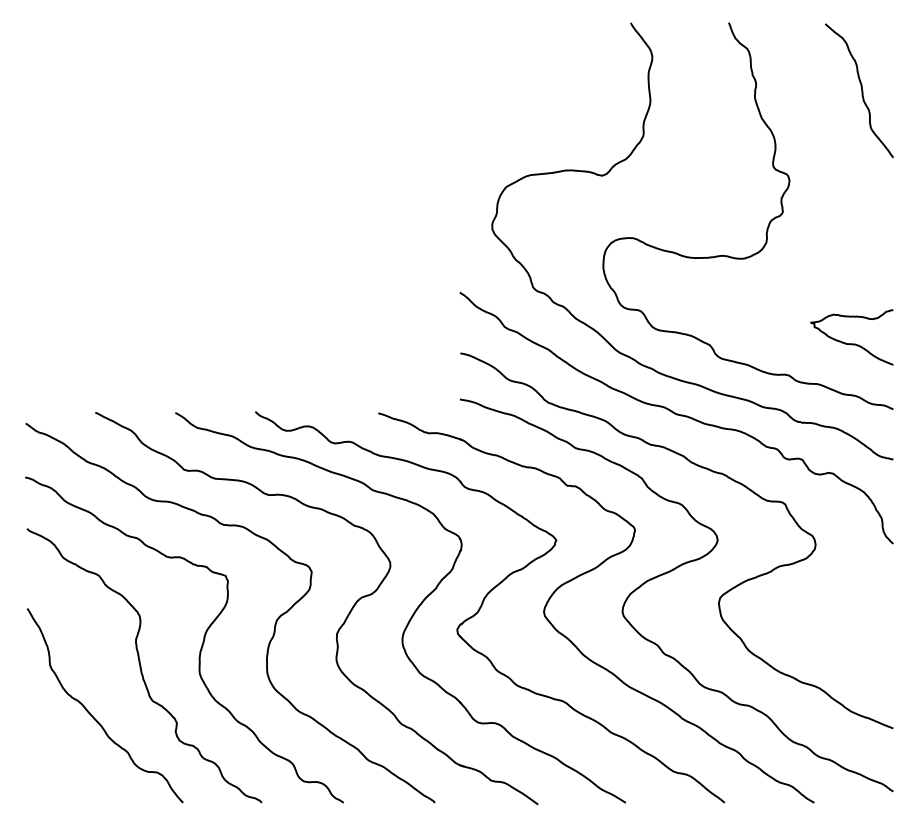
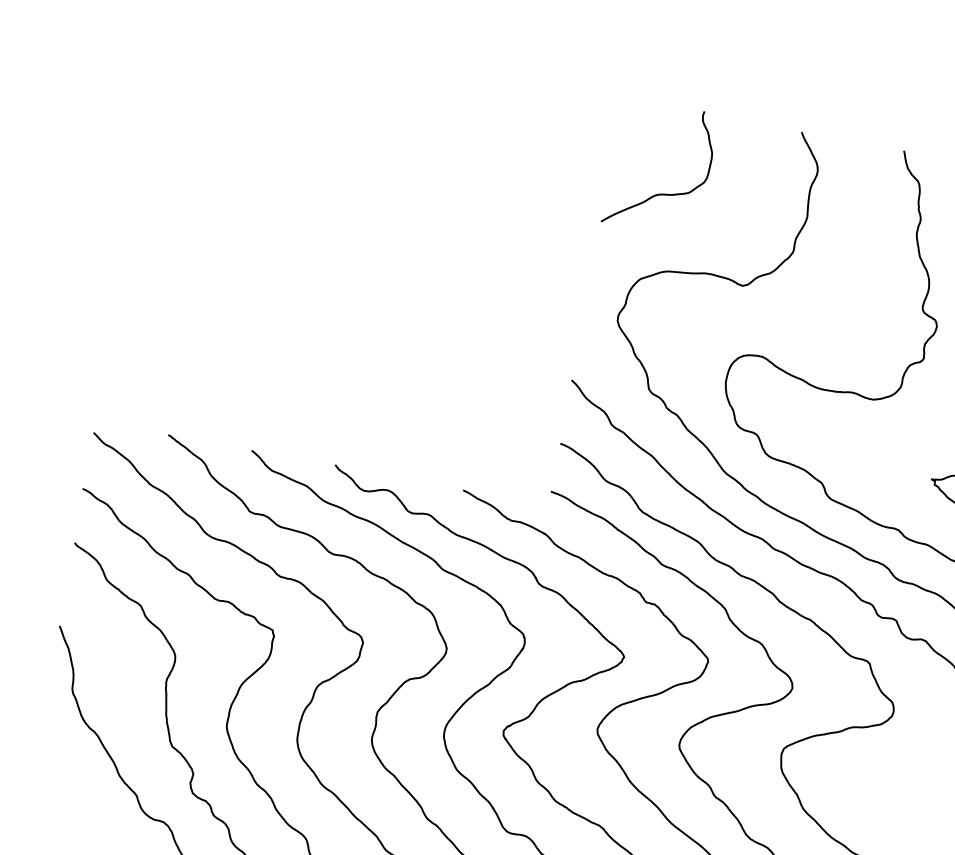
curve: (512, 103) -> (662, 193), added

